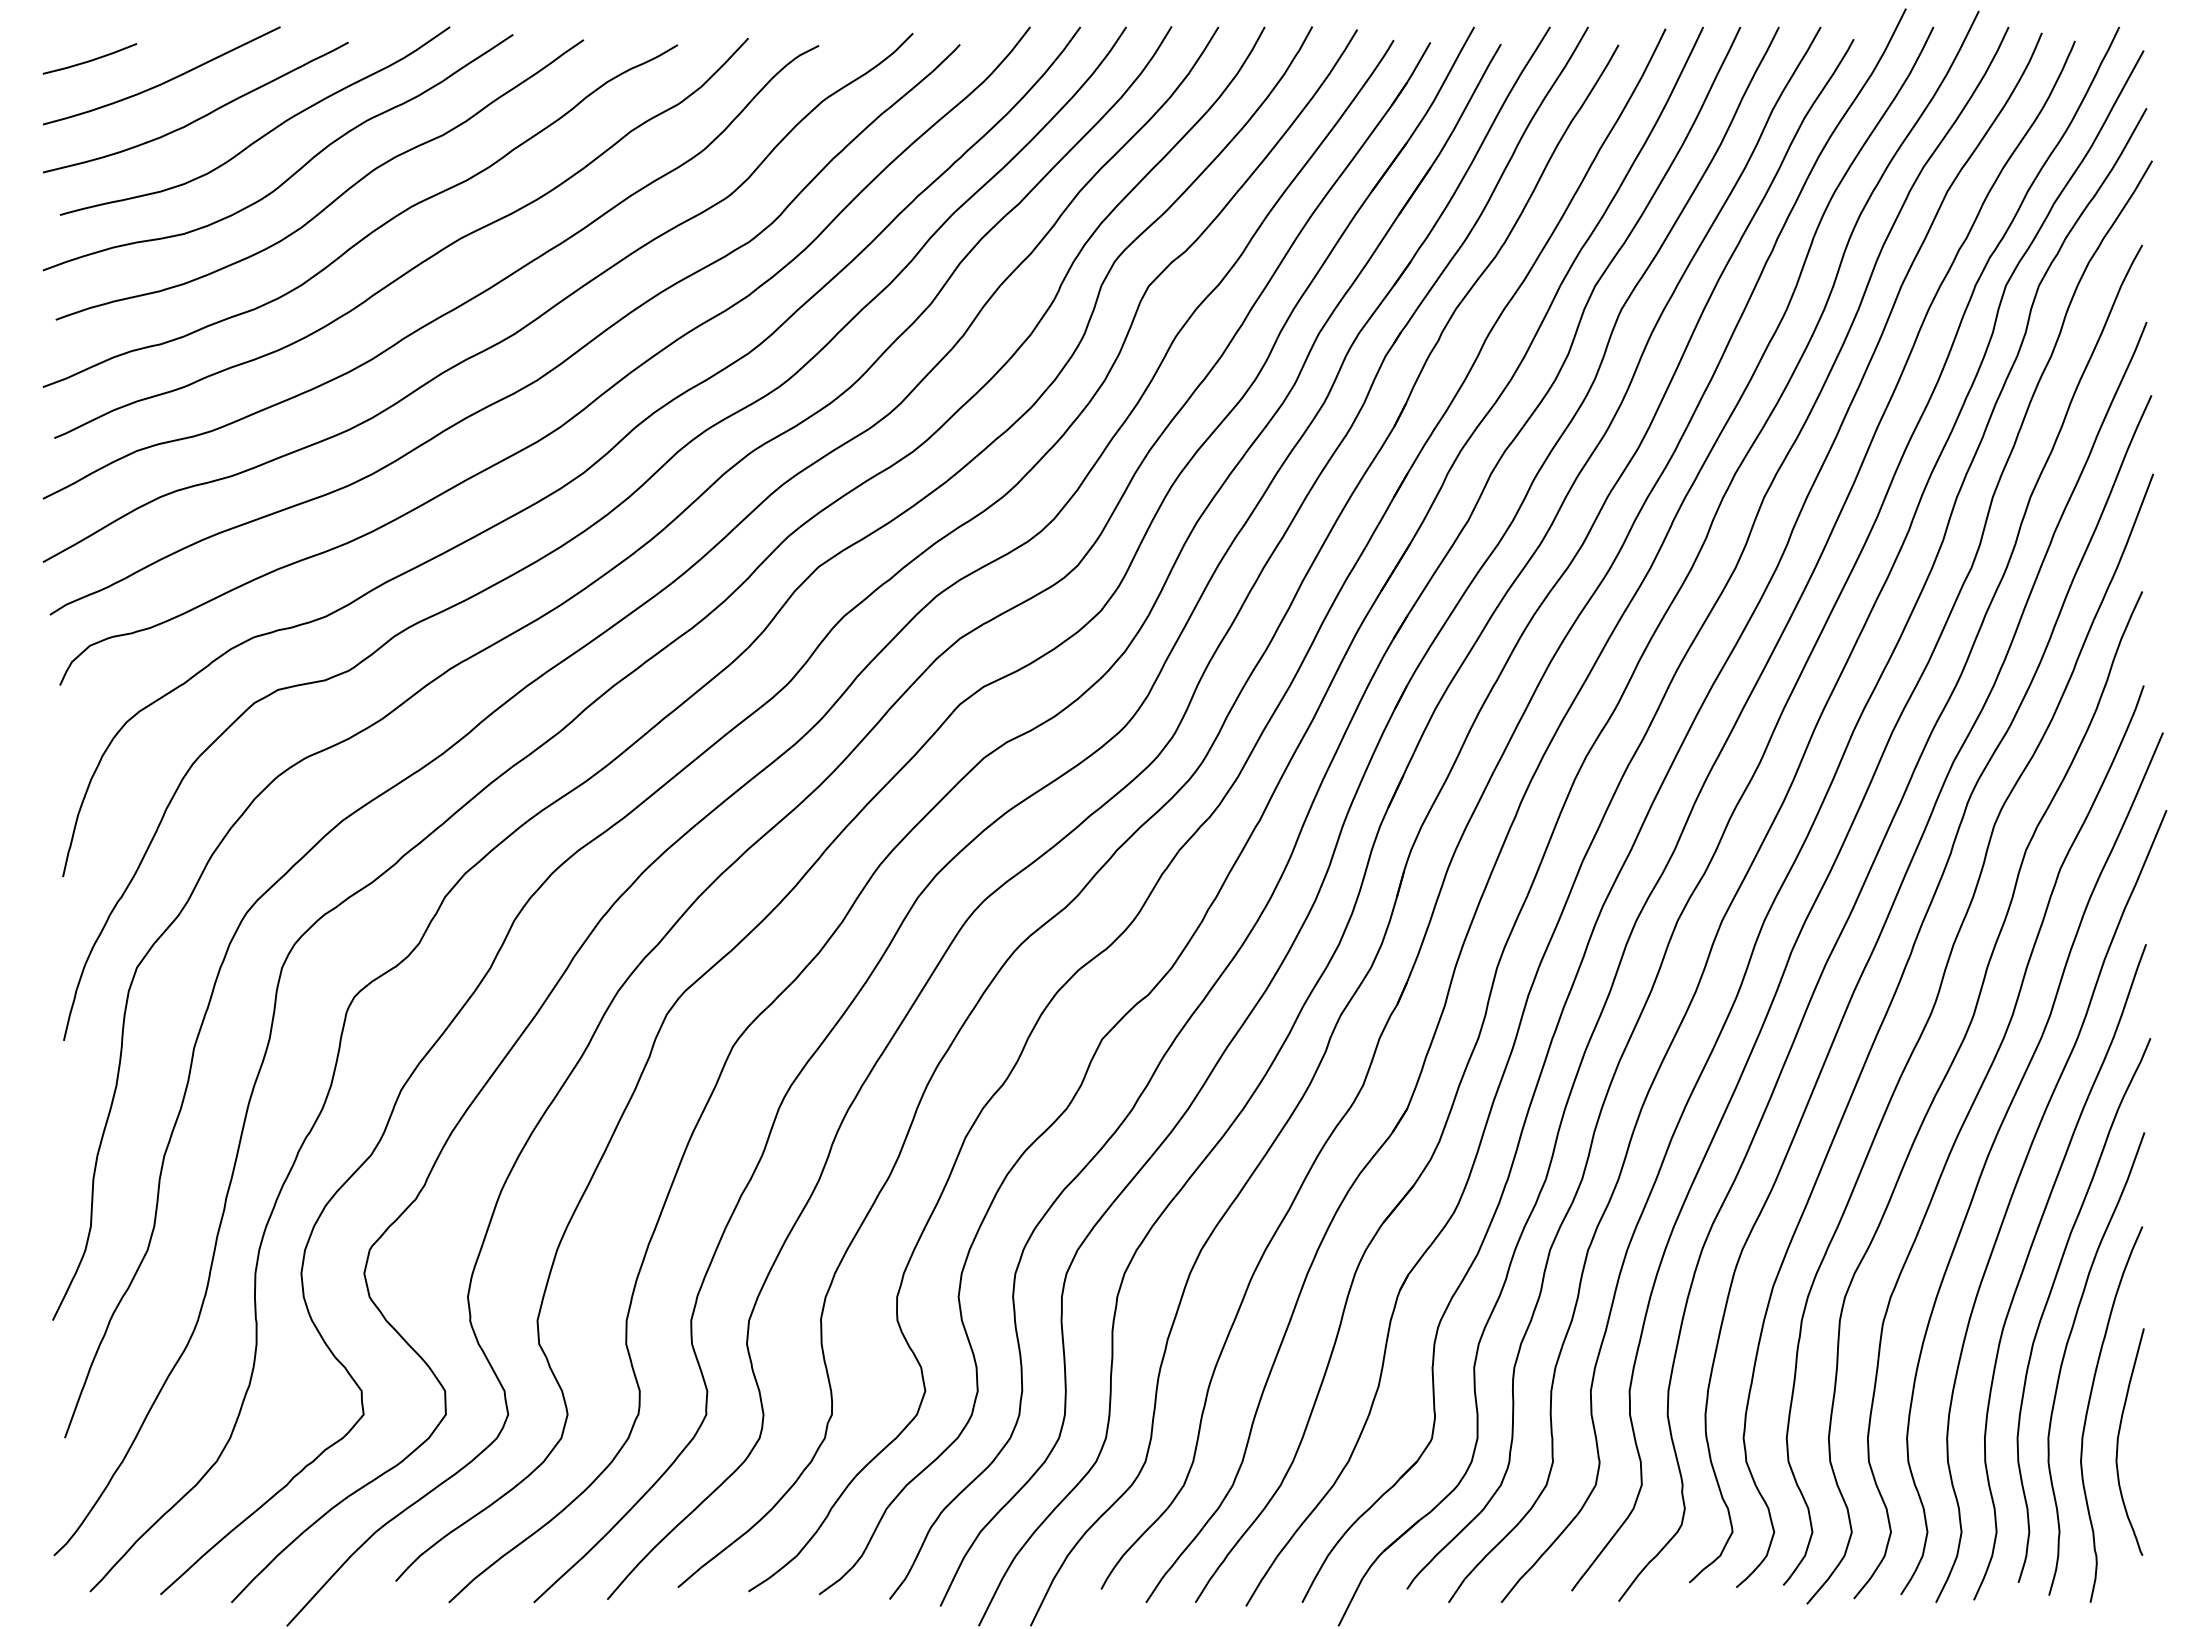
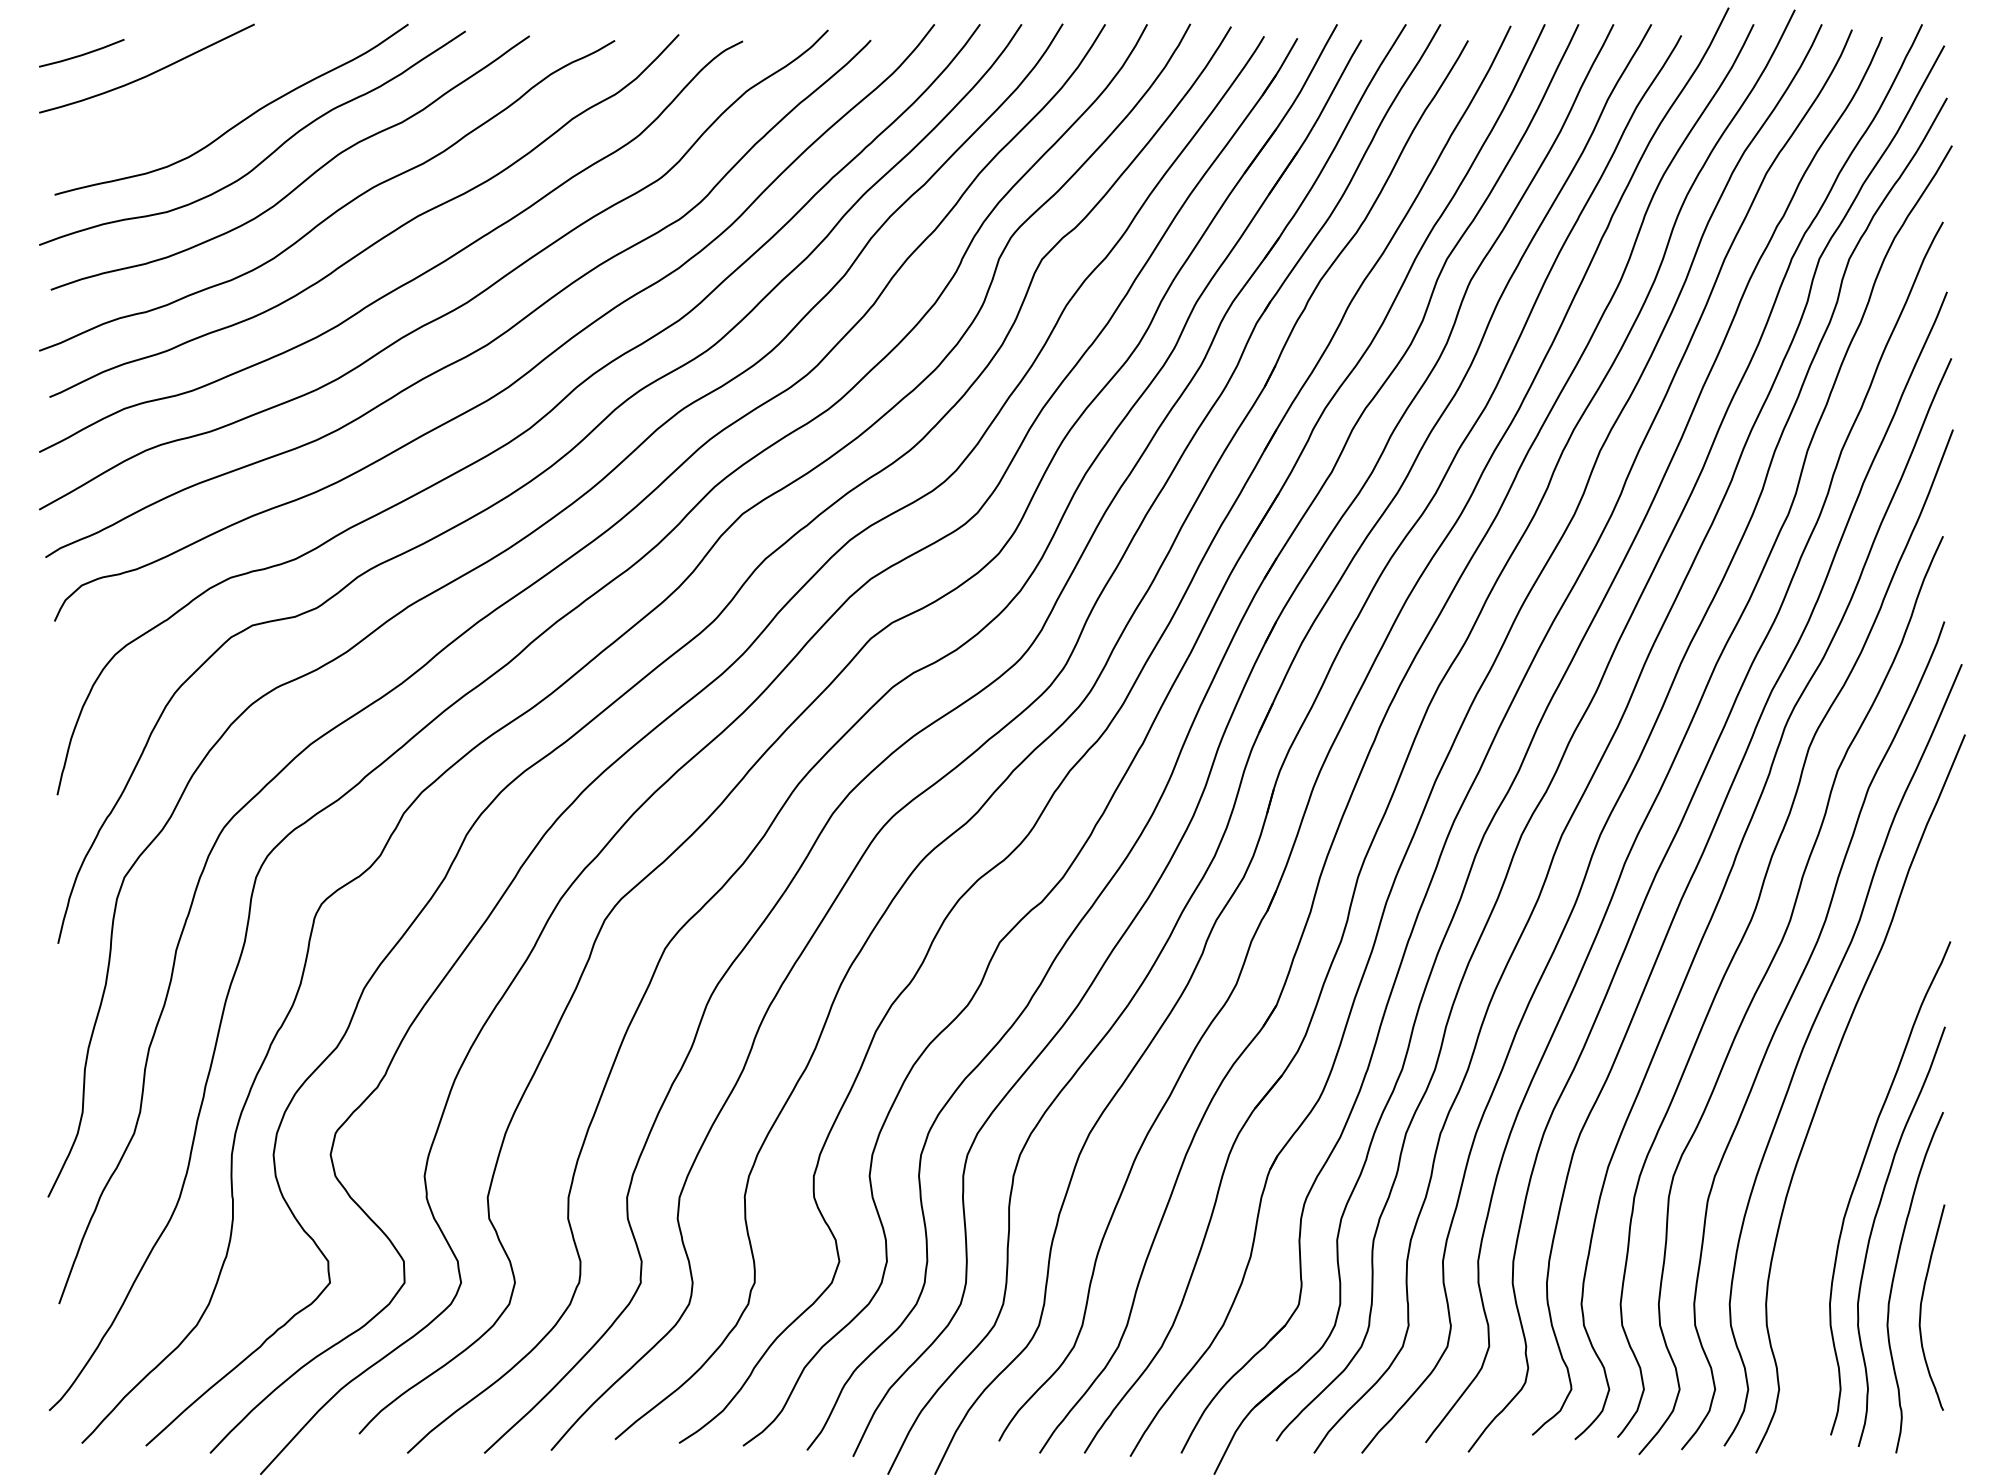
curve: (199, 117) -> (181, 106), removed
curve: (2028, 1258) -> (1839, 1141), removed

